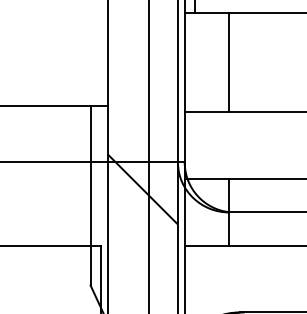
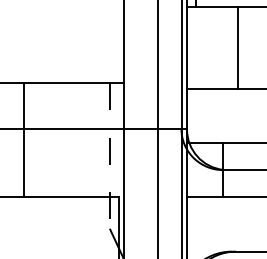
line: (229, 62) -> (238, 47), moved
hatch: (142, 188) -> (152, 150), removed
line: (90, 195) -> (110, 156), solid -> dashed

